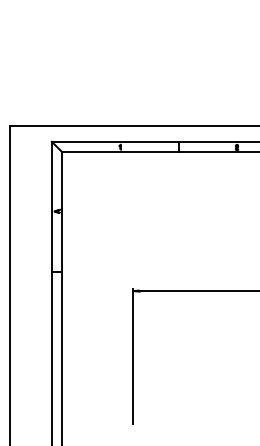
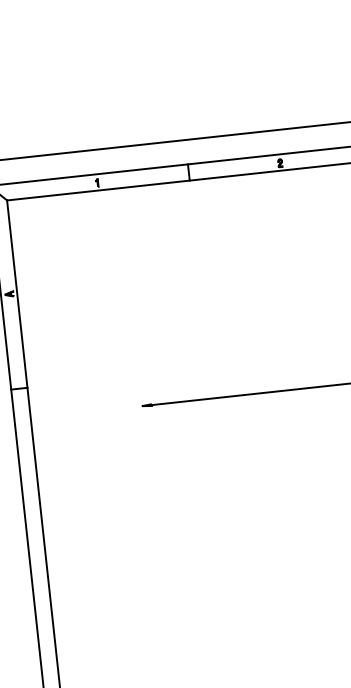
line: (133, 356) -> (153, 508), removed

